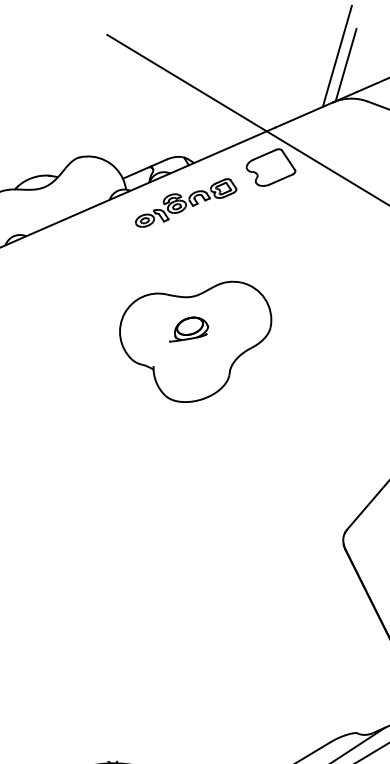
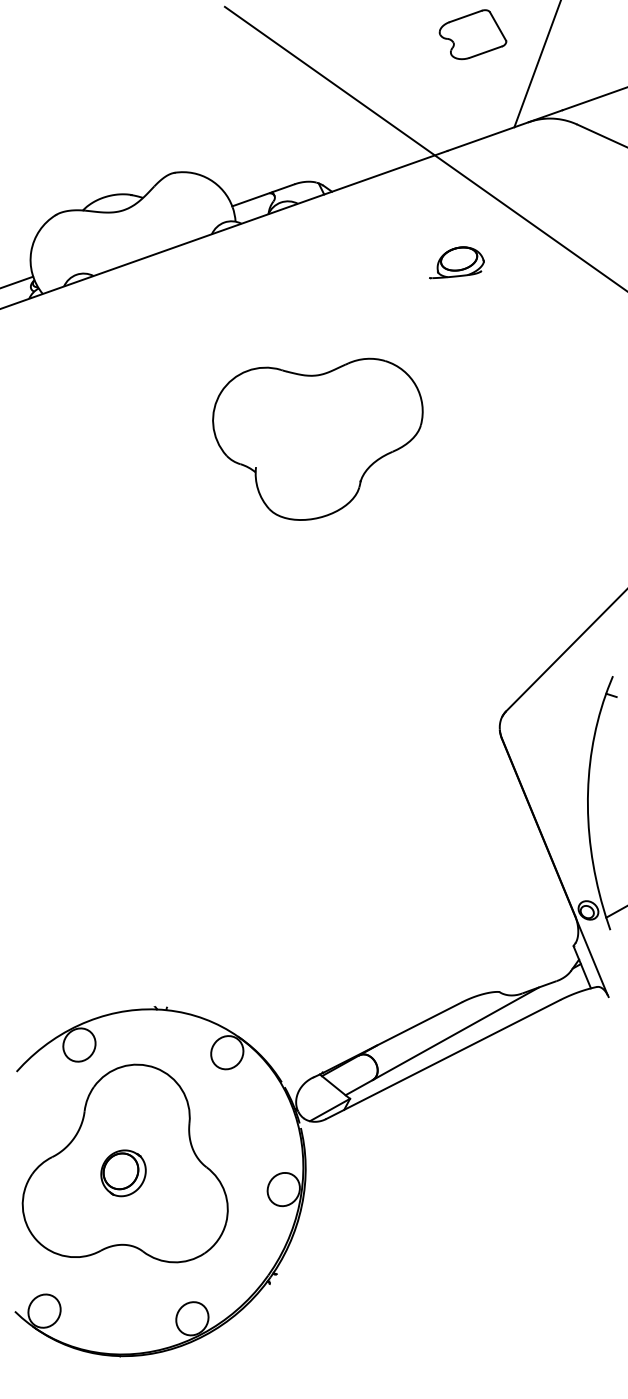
line: (346, 64) -> (550, 71), removed
part: (270, 167) -> (472, 34), moved
part: (185, 202) -> (316, 245), removed
part: (188, 328) -> (456, 262), moved

